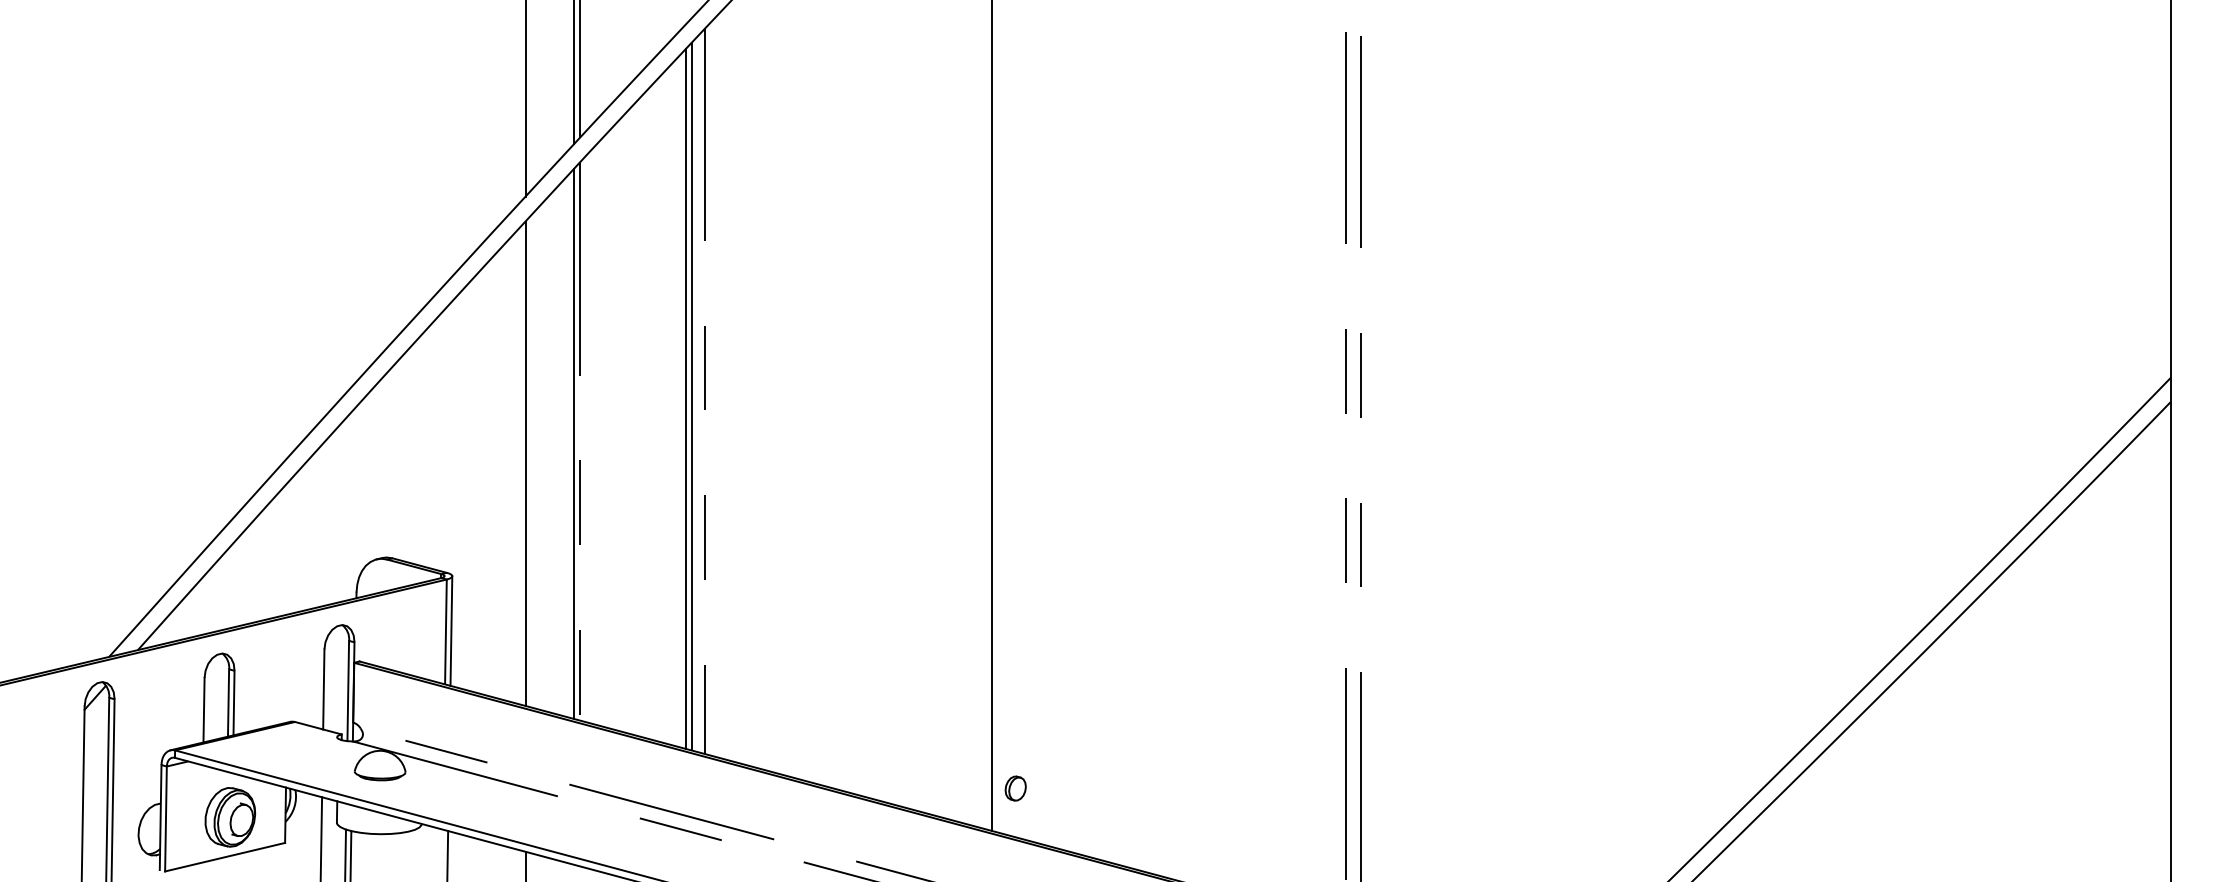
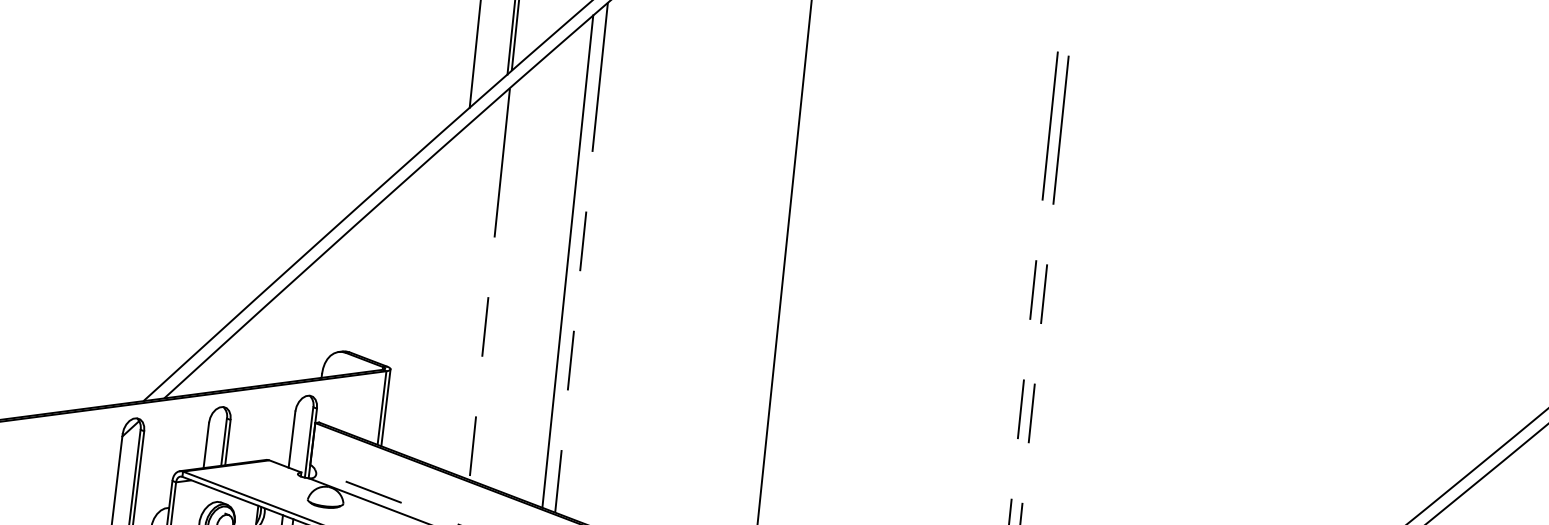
line: (691, 396) -> (571, 260), removed
line: (574, 444) -> (486, 285), removed
line: (525, 463) -> (450, 295), removed

